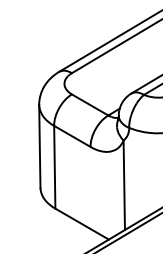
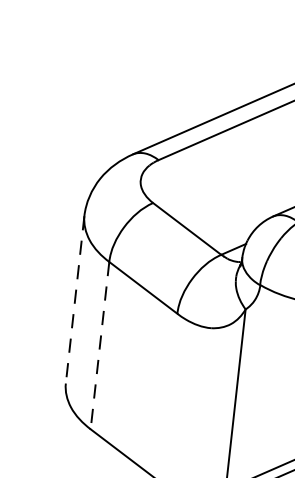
line: (39, 146) -> (74, 299), solid -> dashed
line: (54, 167) -> (99, 346), solid -> dashed

